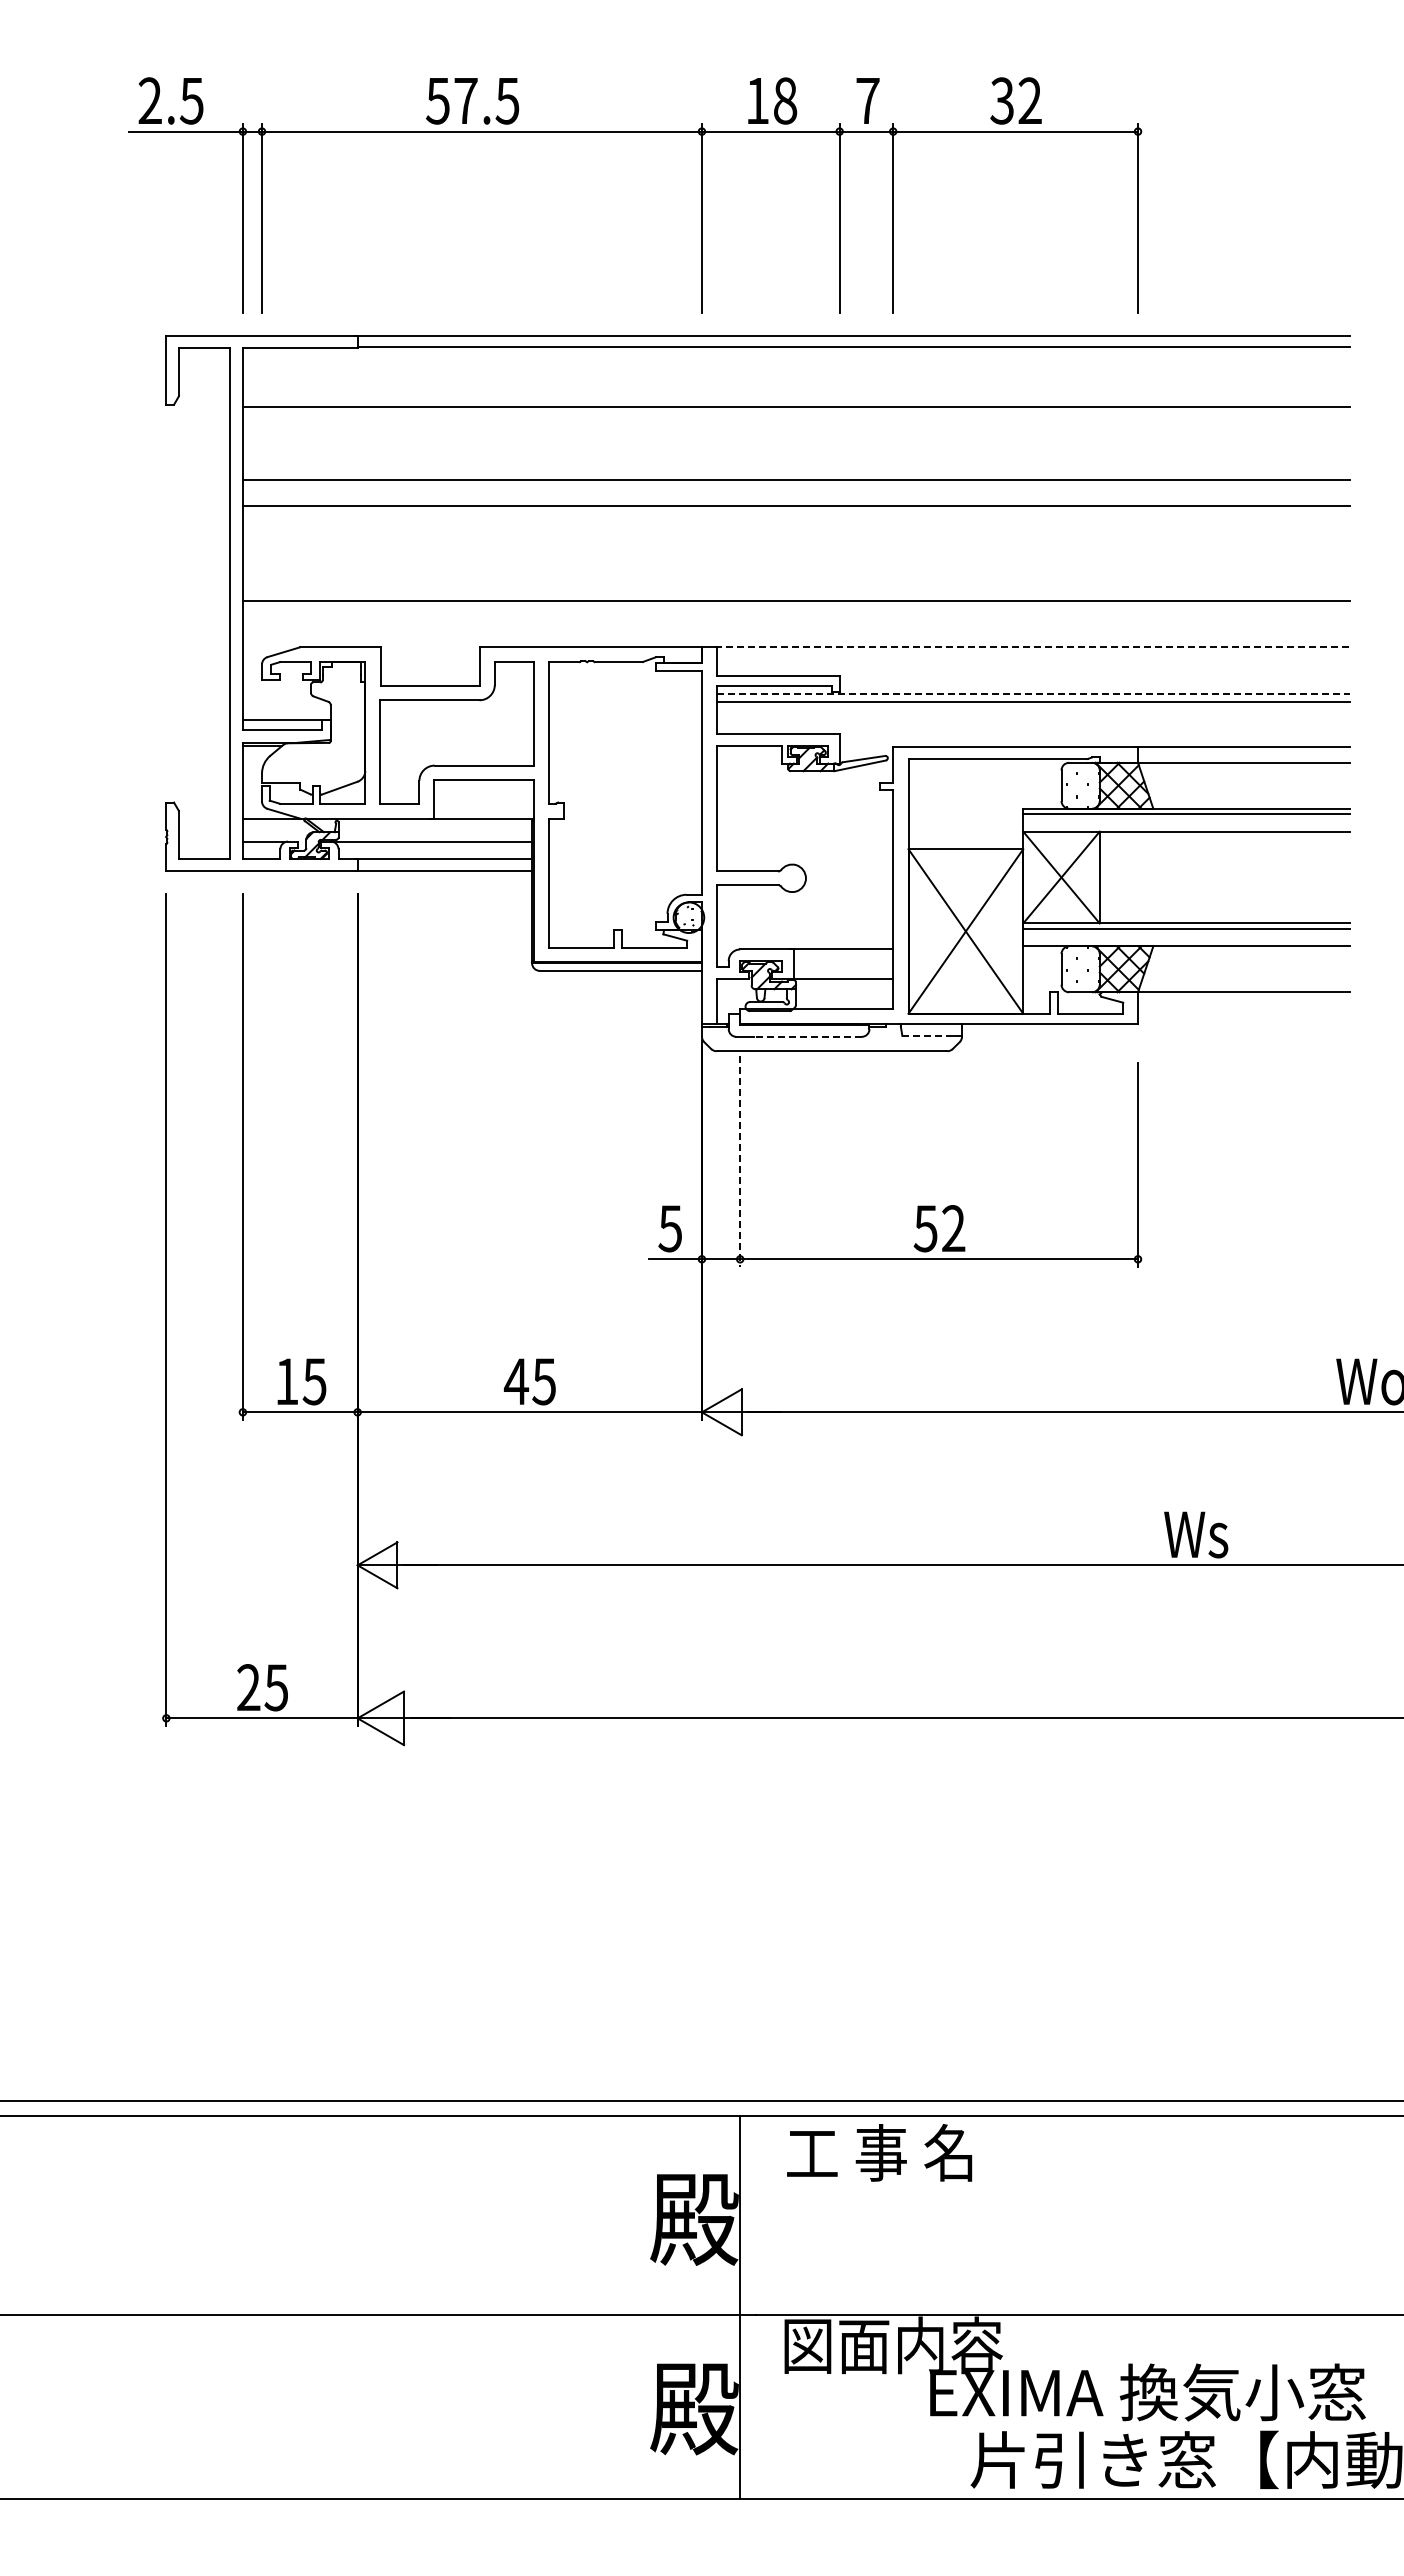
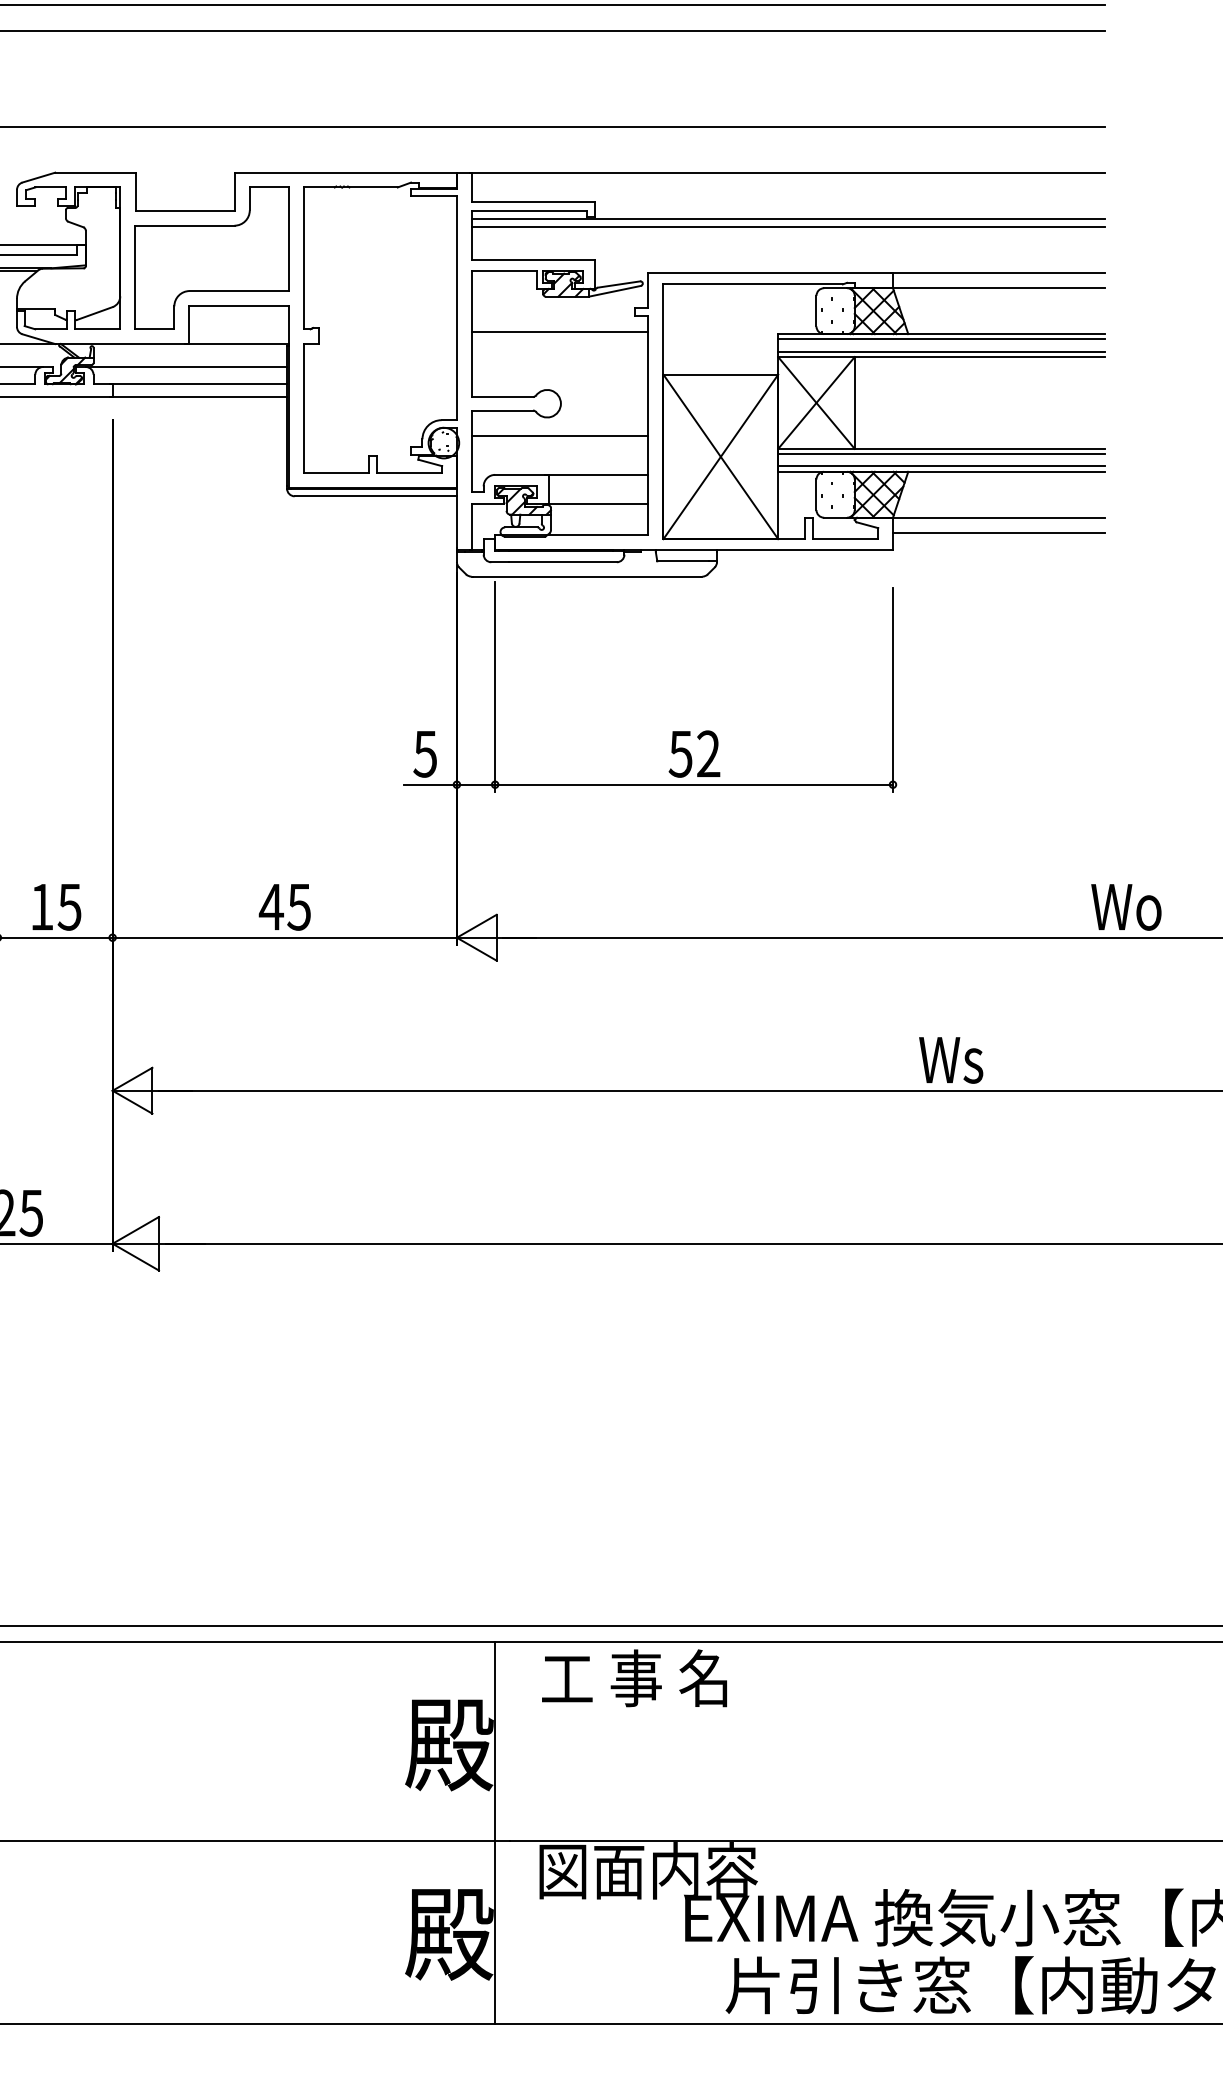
line: (1032, 647) -> (787, 172), dashed -> solid
line: (1033, 693) -> (788, 218), dashed -> solid
line: (805, 806) -> (560, 331), added
line: (1186, 826) -> (941, 351), added
line: (805, 910) -> (560, 435), added
line: (1186, 941) -> (941, 466), added
line: (1244, 1007) -> (999, 532), added
line: (928, 1035) -> (683, 560), dashed -> solid
line: (808, 1036) -> (563, 561), dashed -> solid
line: (740, 1162) -> (495, 687), dashed -> solid

